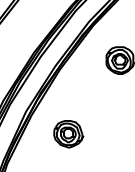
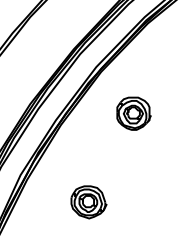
part: (68, 134) -> (88, 202), moved

